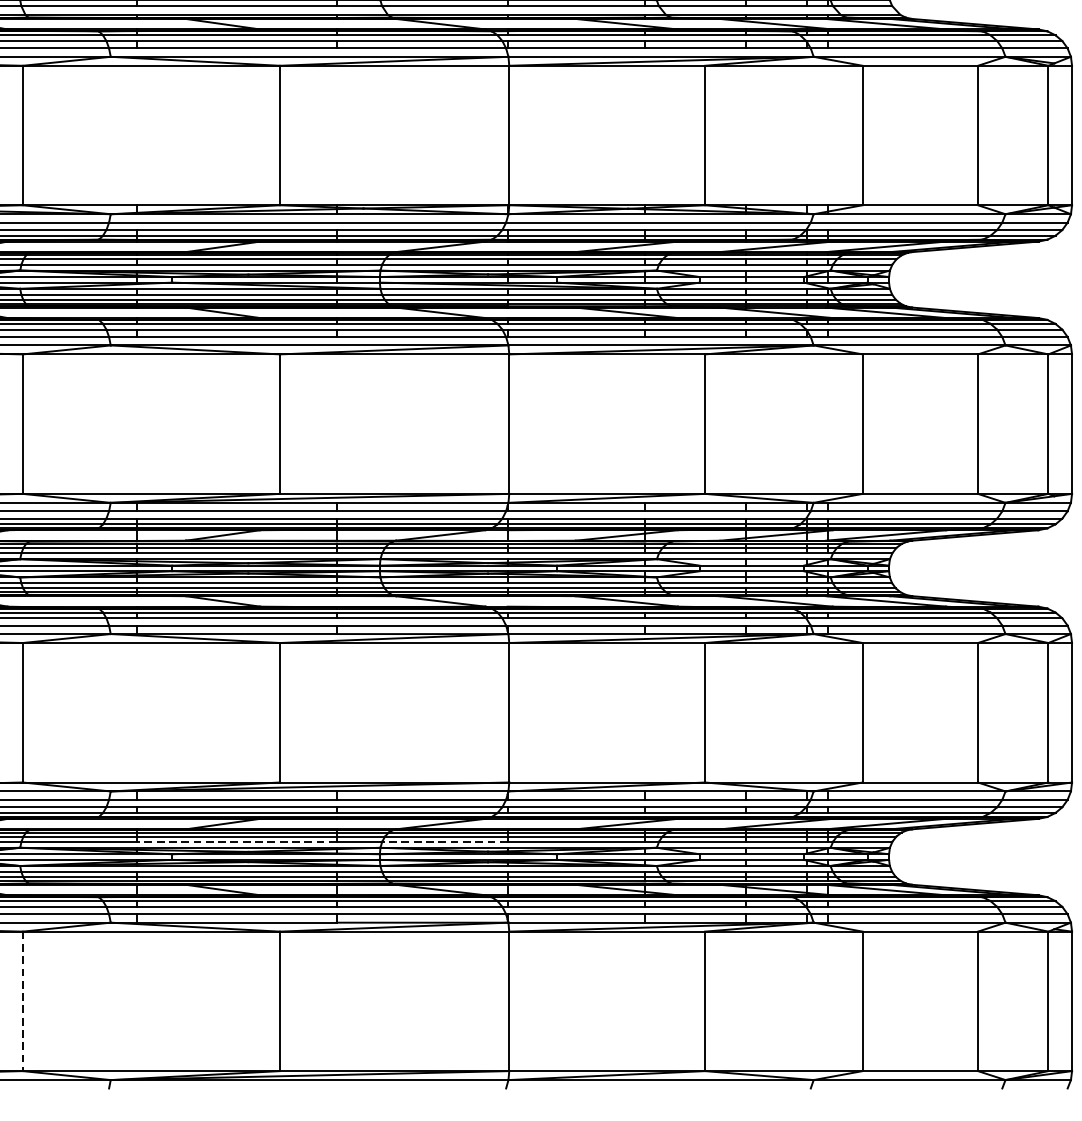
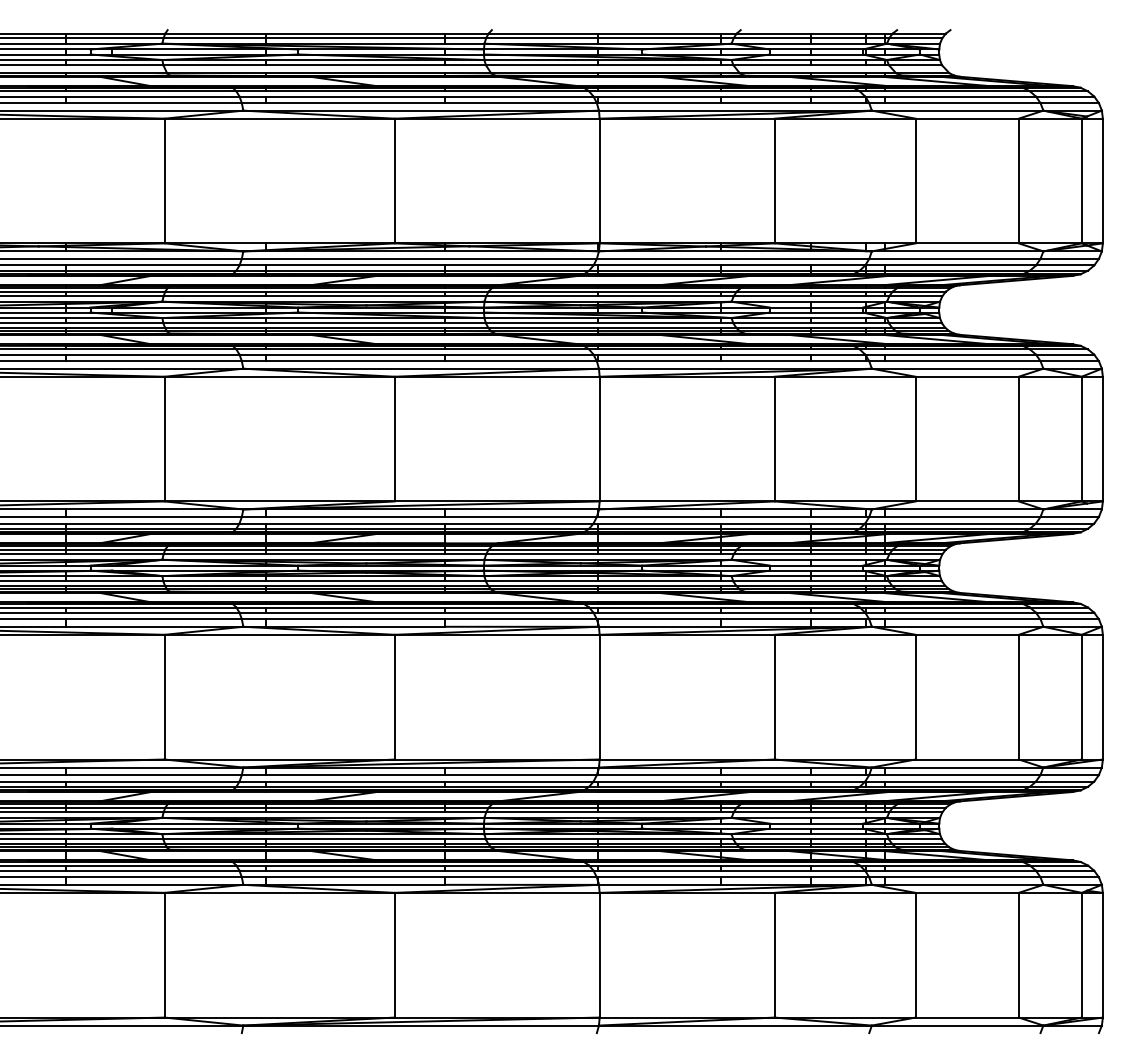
line: (236, 841) -> (355, 812), dashed -> solid
line: (444, 841) -> (541, 812), dashed -> solid
line: (22, 1001) -> (164, 955), dashed -> solid

